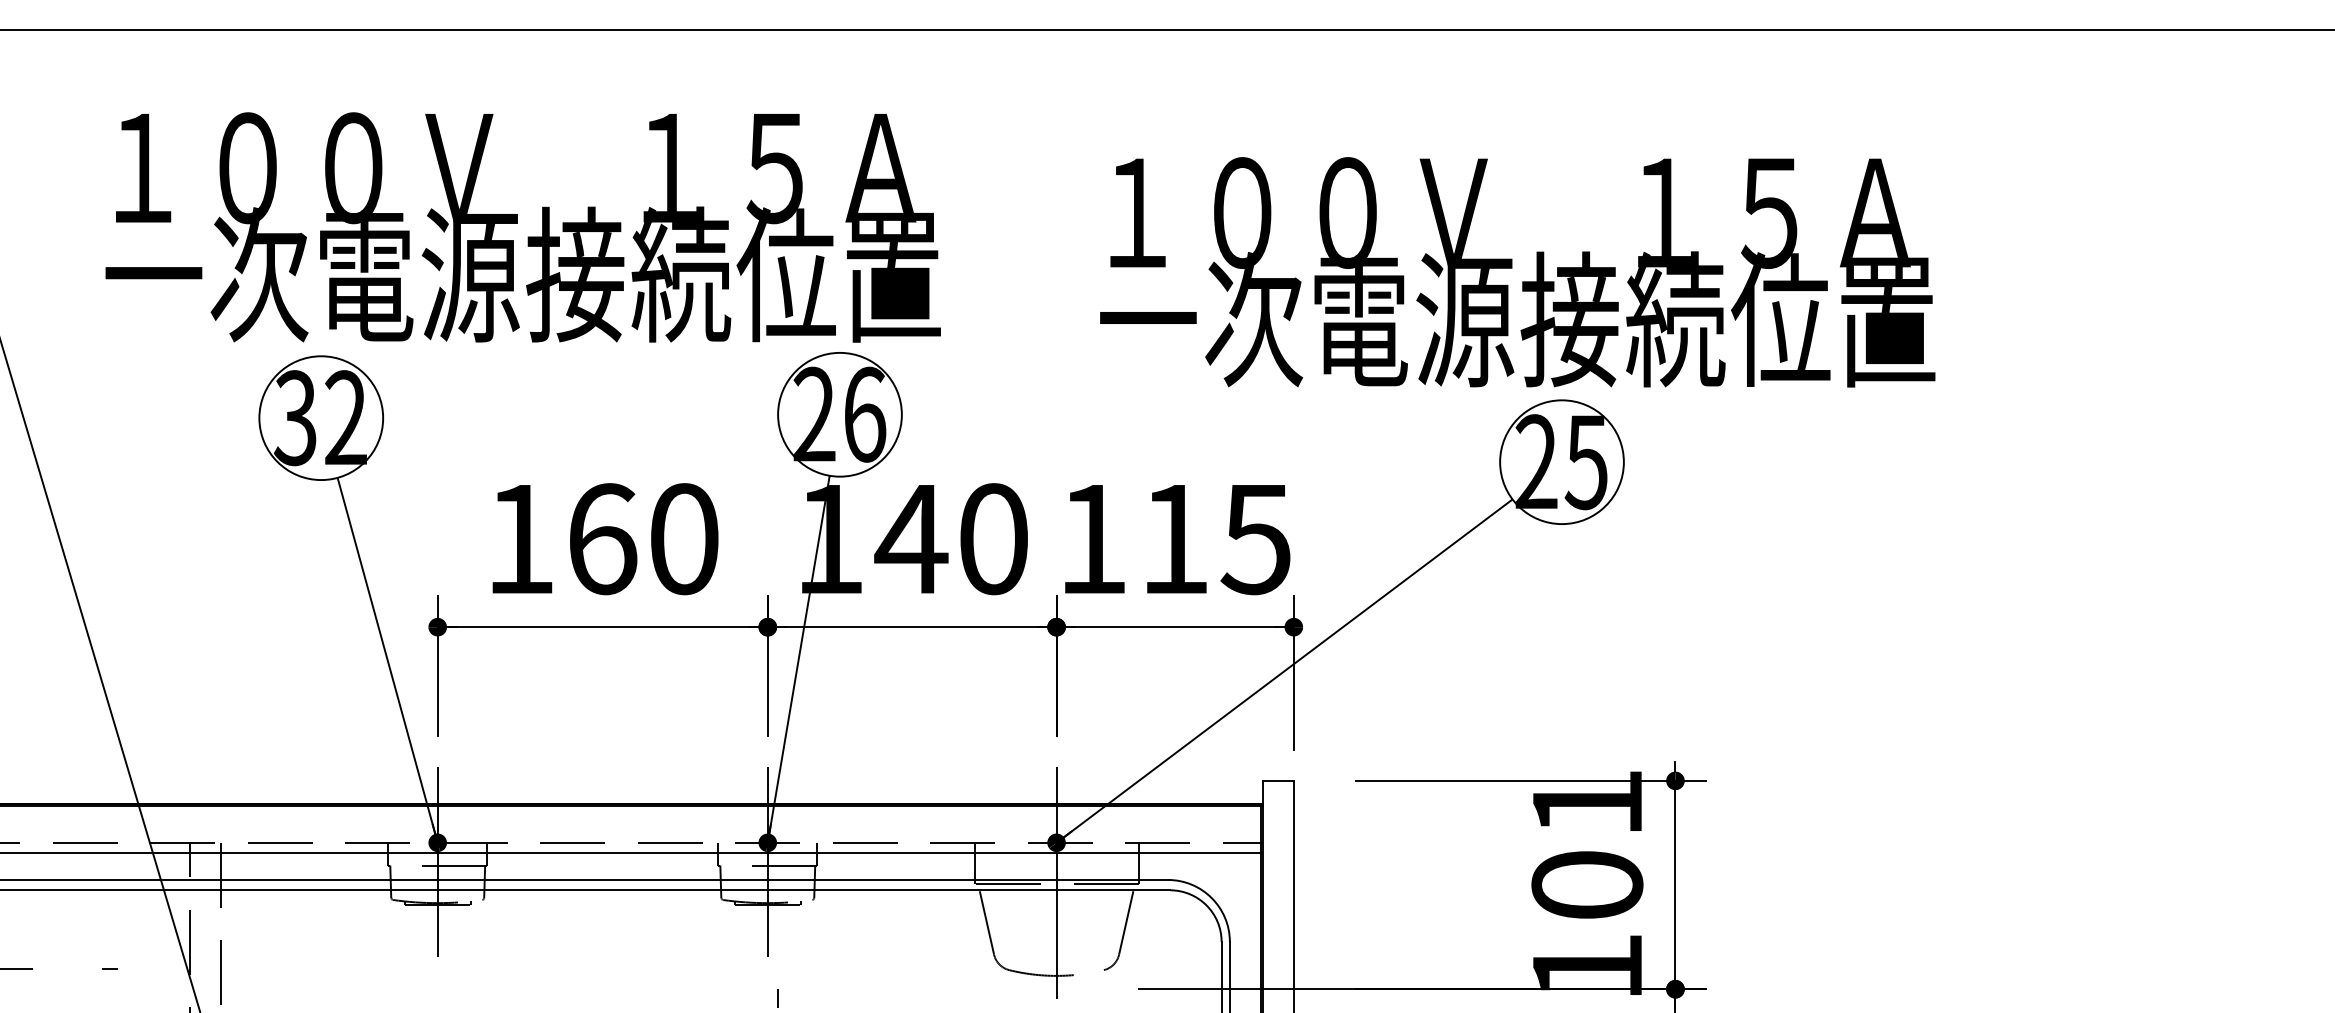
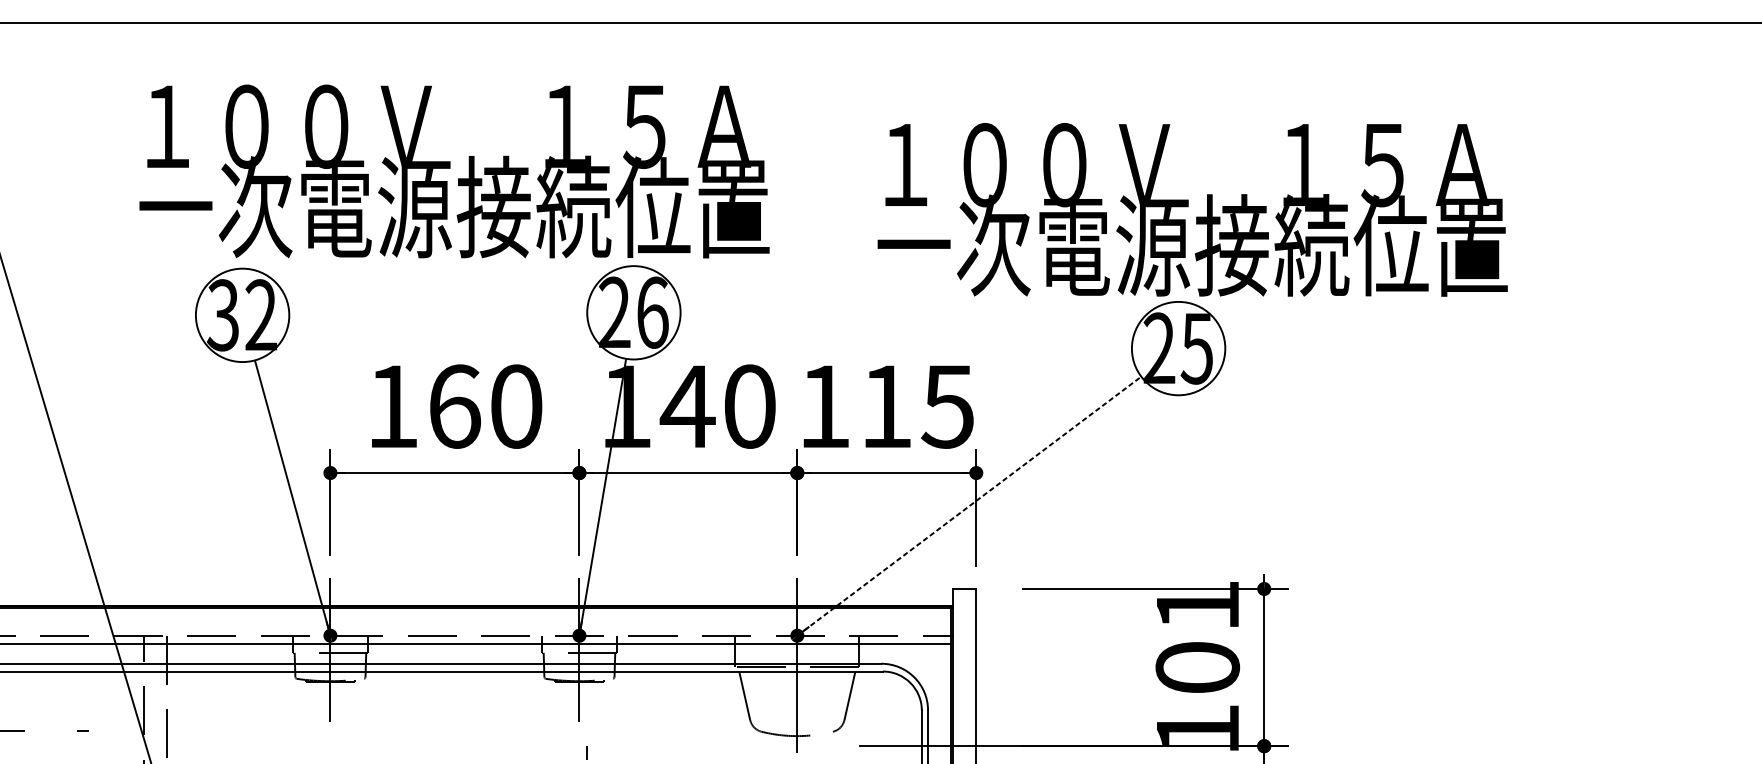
text: (522, 227) -> (454, 171), moved
text: (1517, 272) -> (1192, 209), moved
line: (1284, 670) -> (969, 505), solid -> dashed

